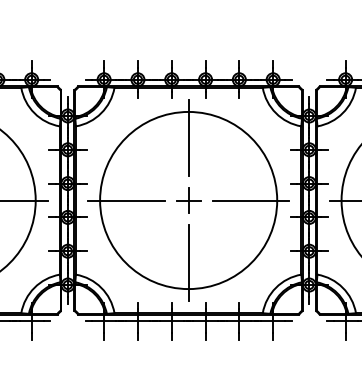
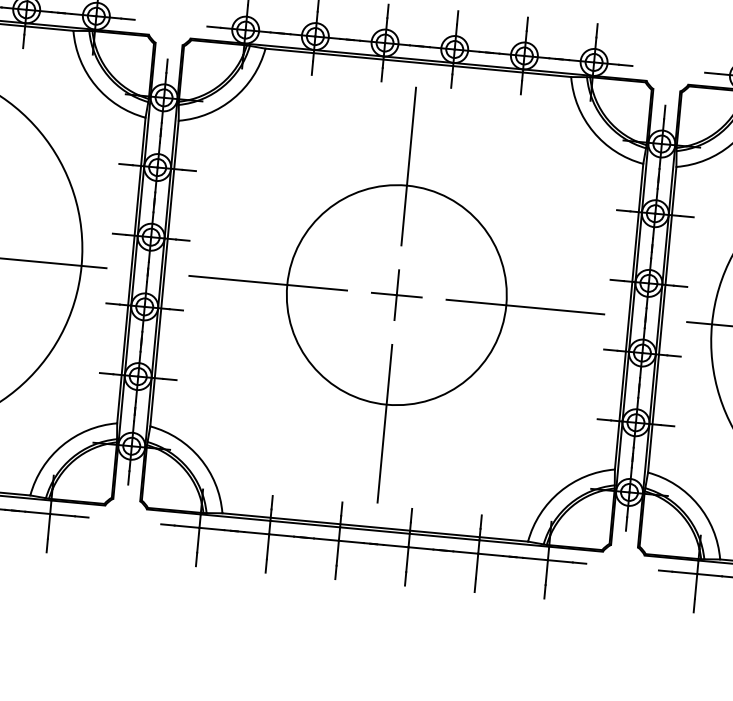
circle: (188, 200) -> (396, 295), size x0.6

